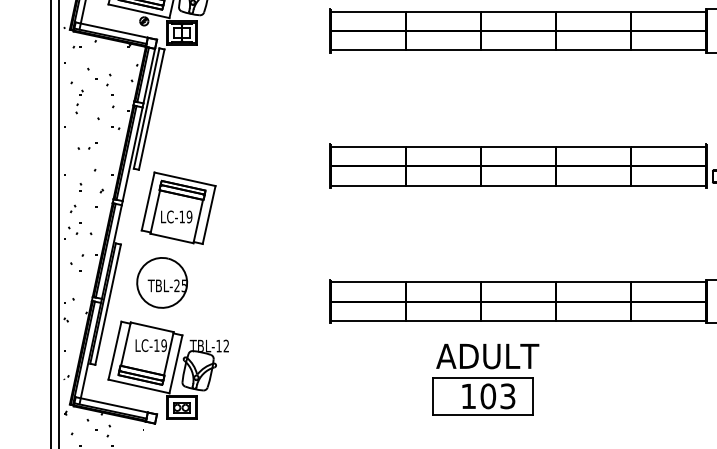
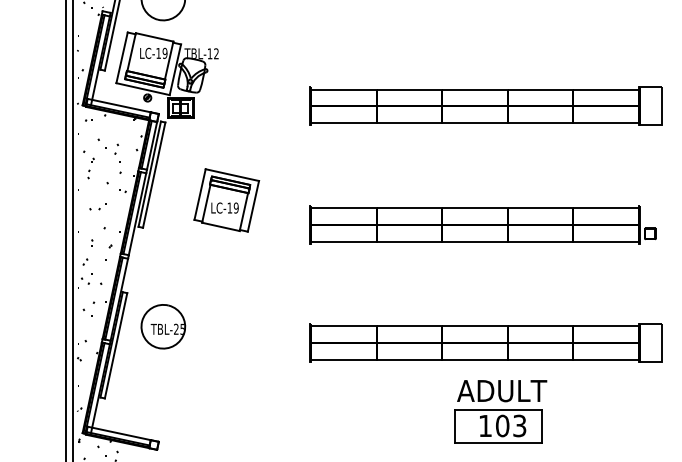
part: (178, 208) -> (226, 200), moved
part: (168, 369) -> (168, 402), removed
part: (485, 379) -> (500, 411), moved

